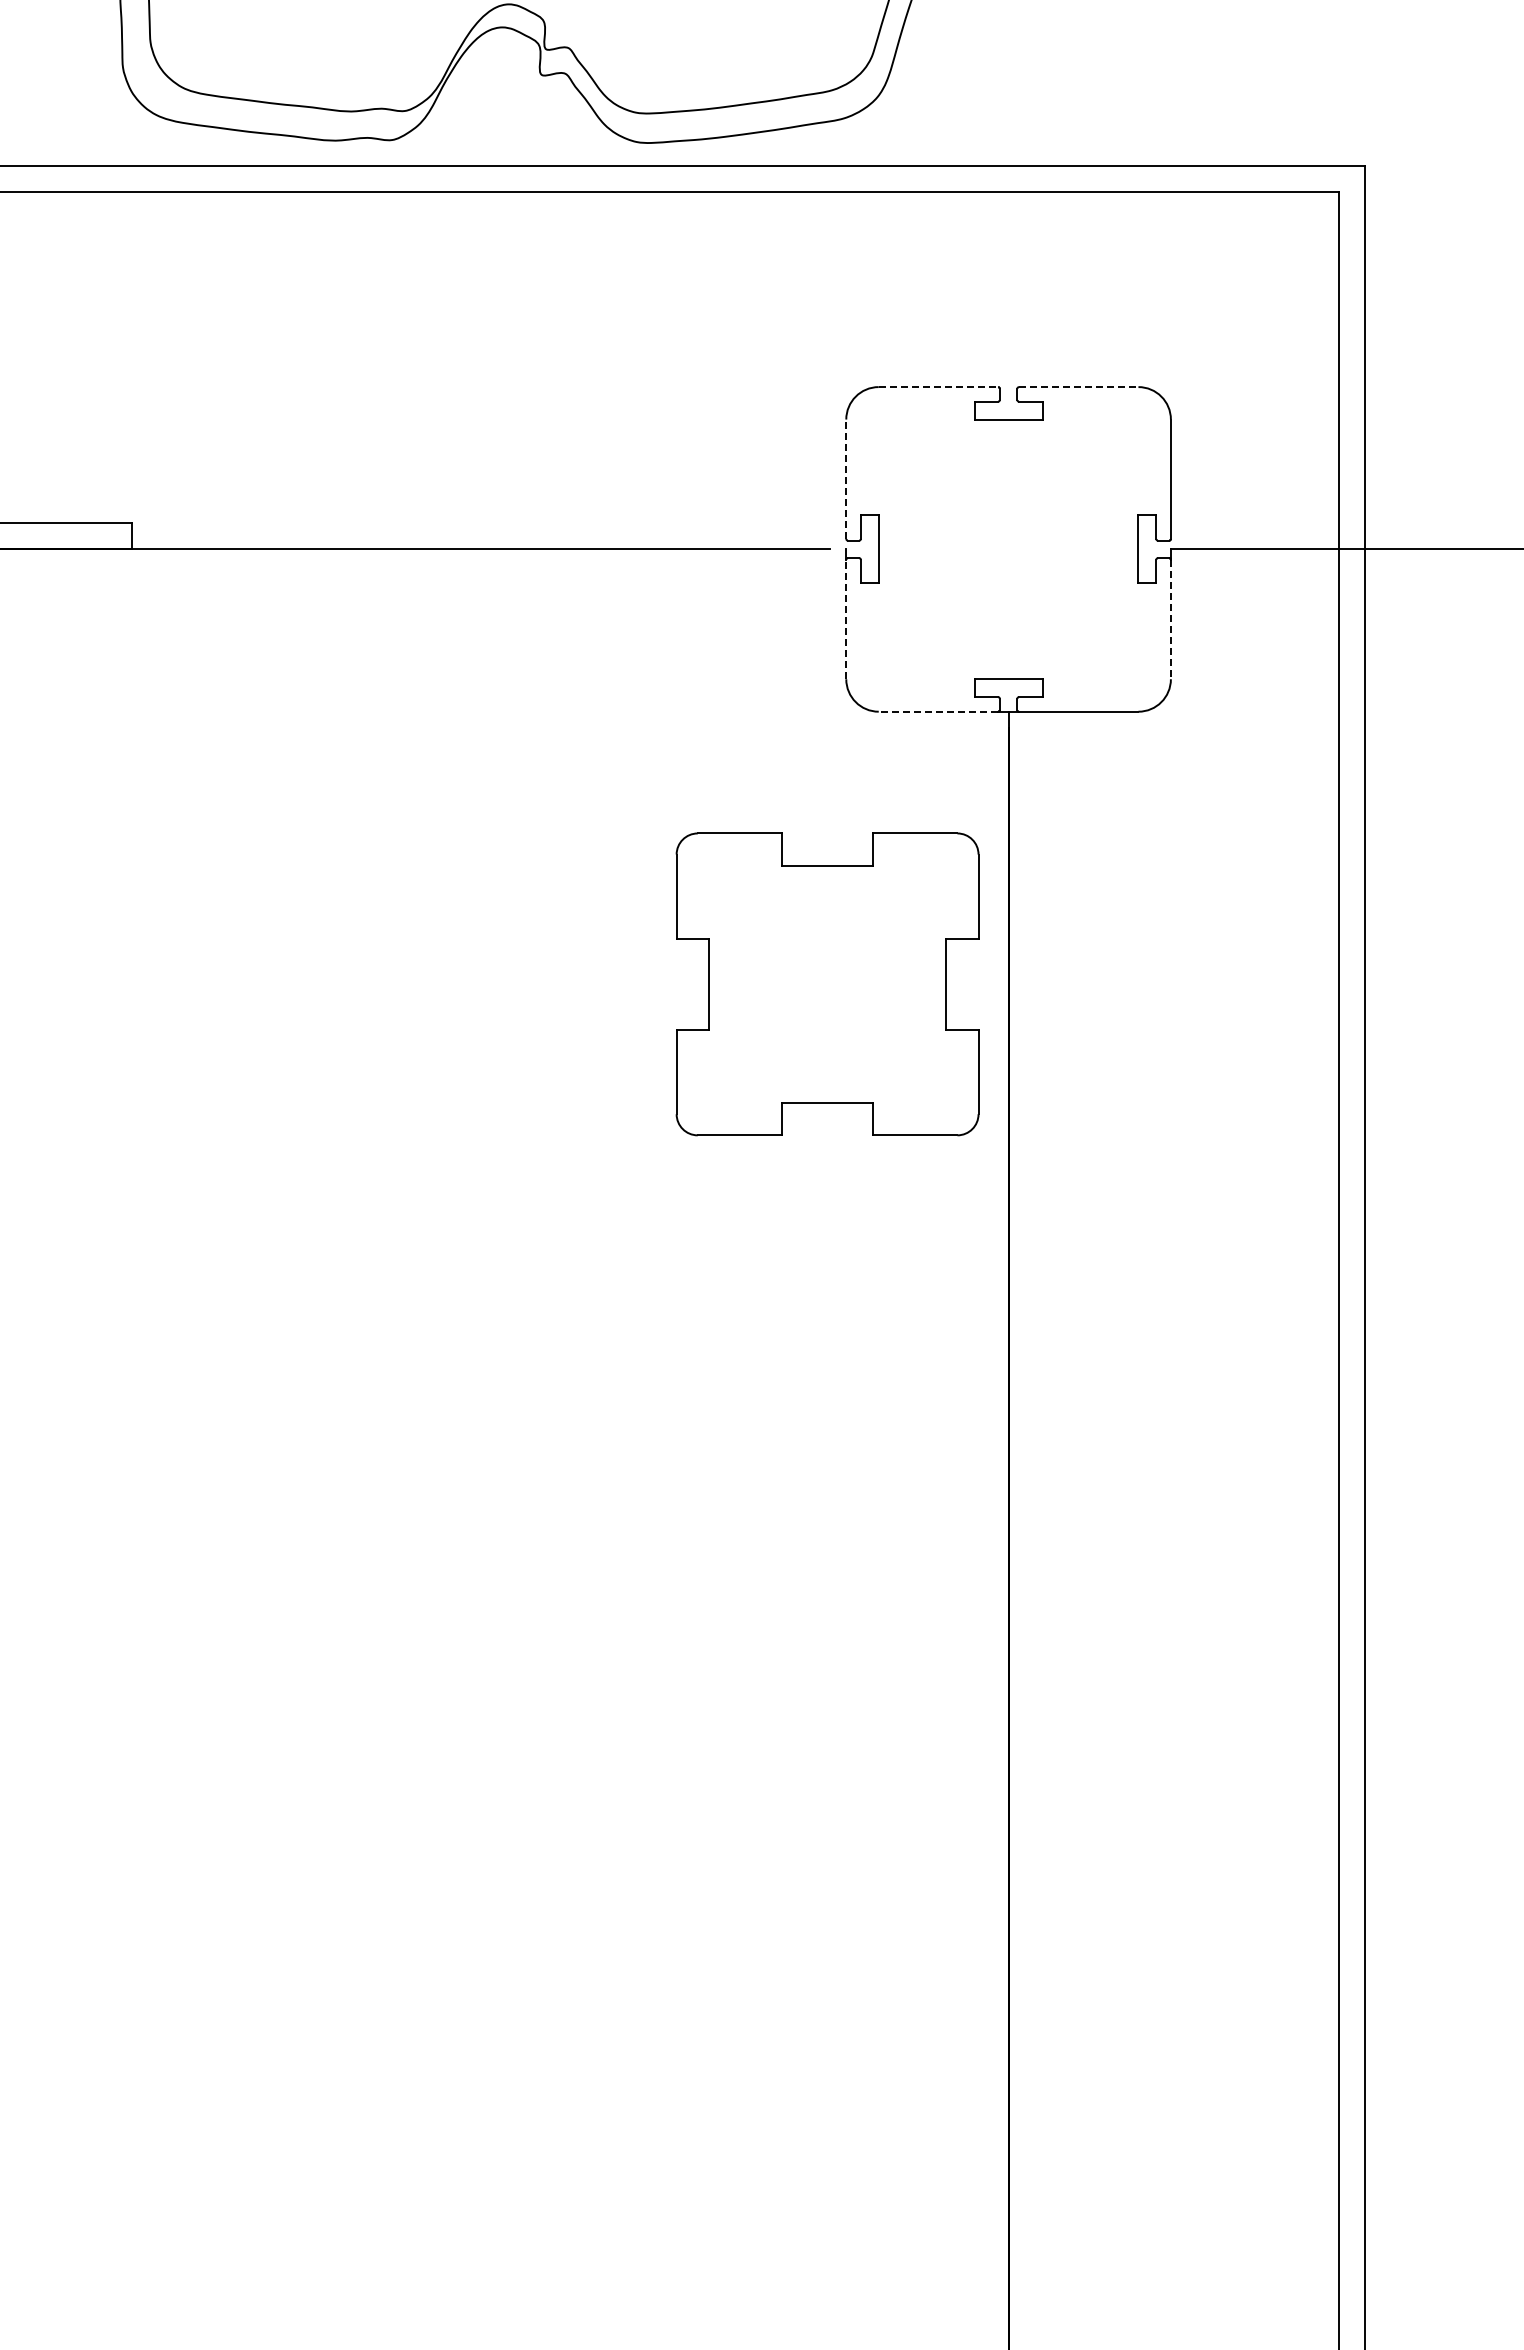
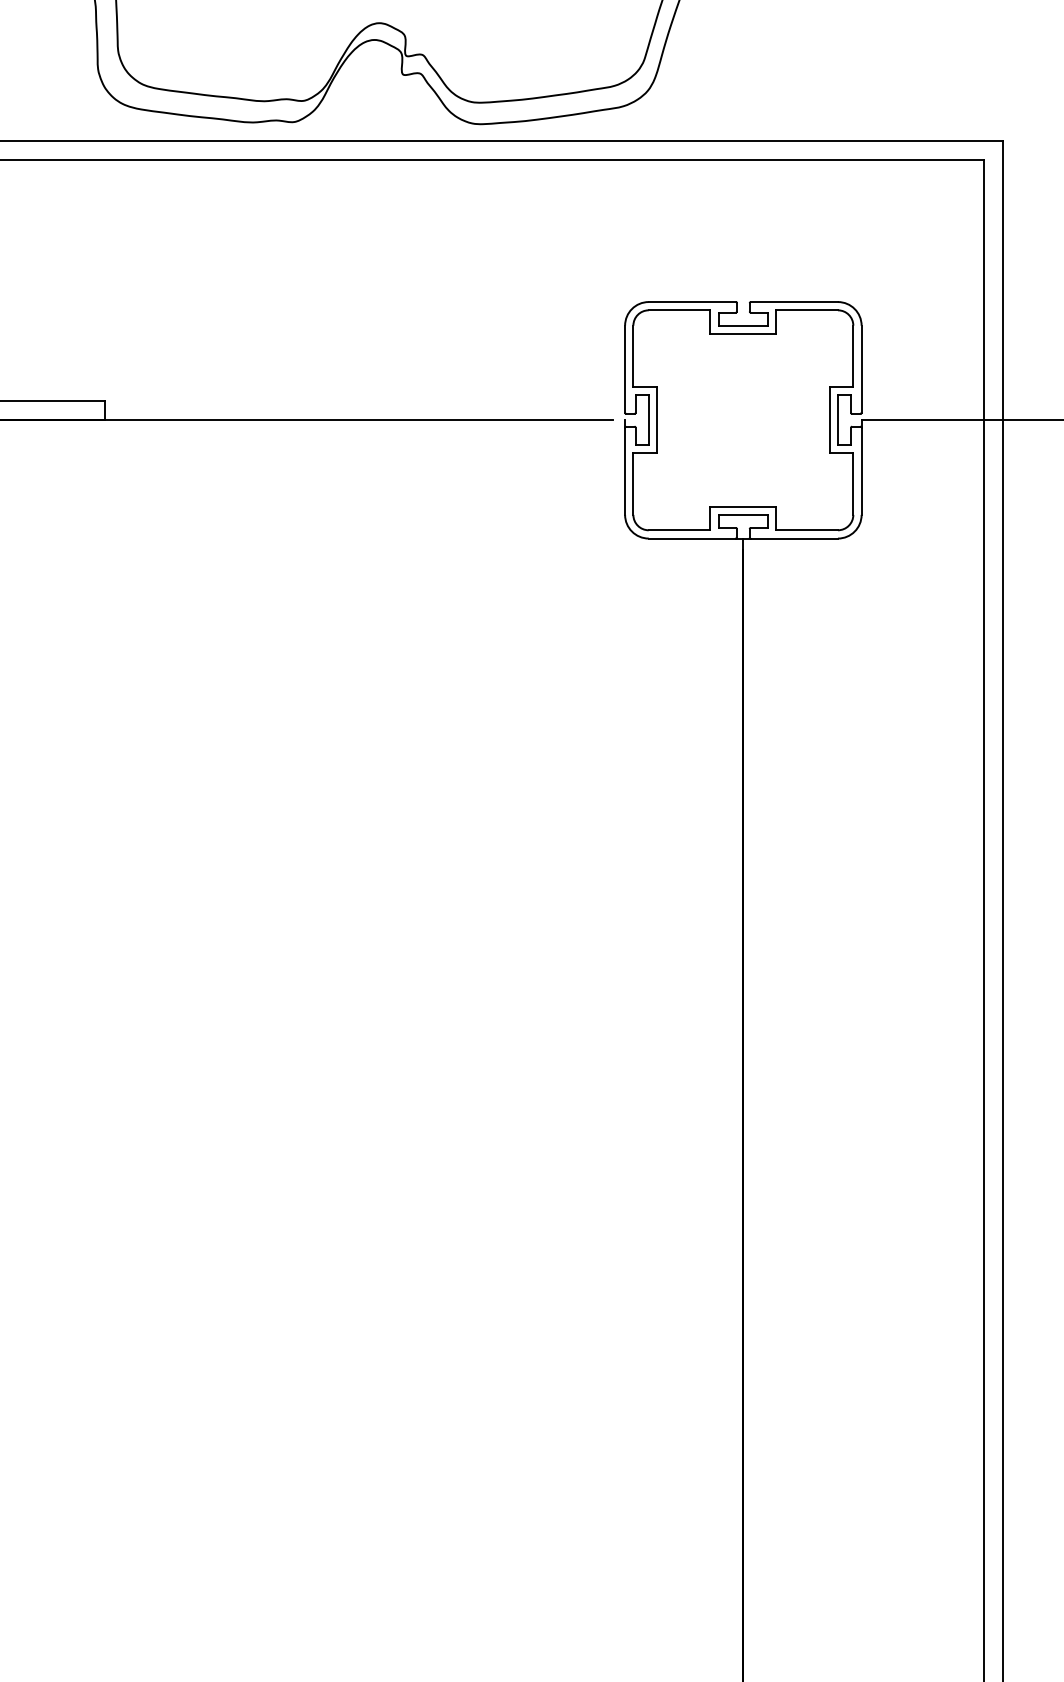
line: (938, 387) -> (692, 302), dashed -> solid
line: (1078, 387) -> (794, 302), dashed -> solid
line: (846, 479) -> (625, 369), dashed -> solid
line: (846, 619) -> (625, 471), dashed -> solid
line: (1170, 619) -> (861, 471), dashed -> solid
line: (938, 711) -> (692, 538), dashed -> solid
part: (827, 984) -> (743, 420), moved

